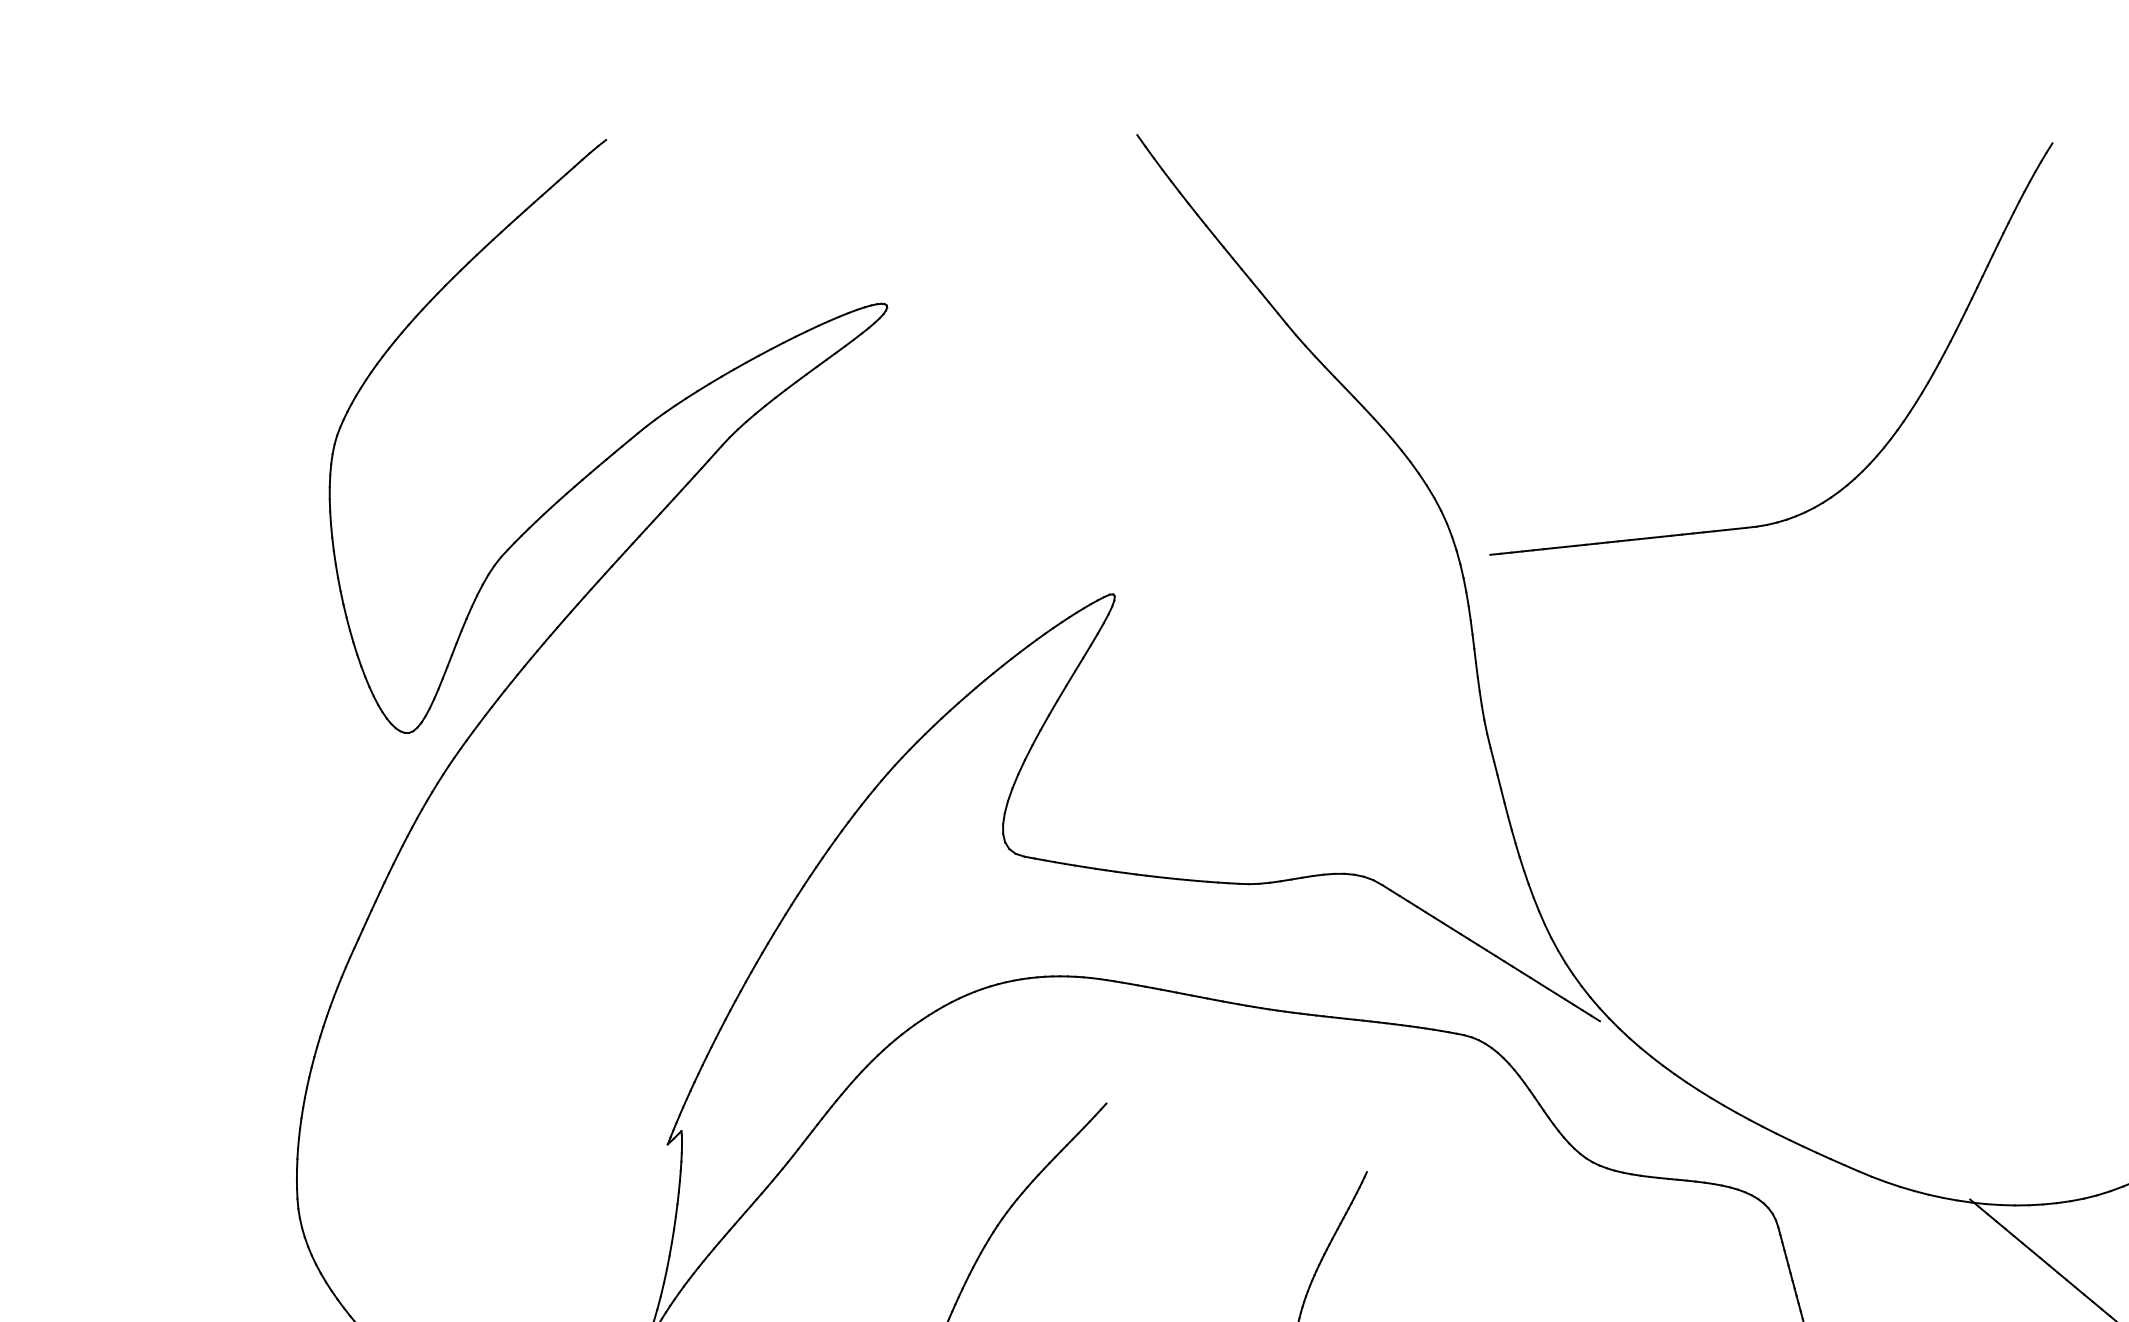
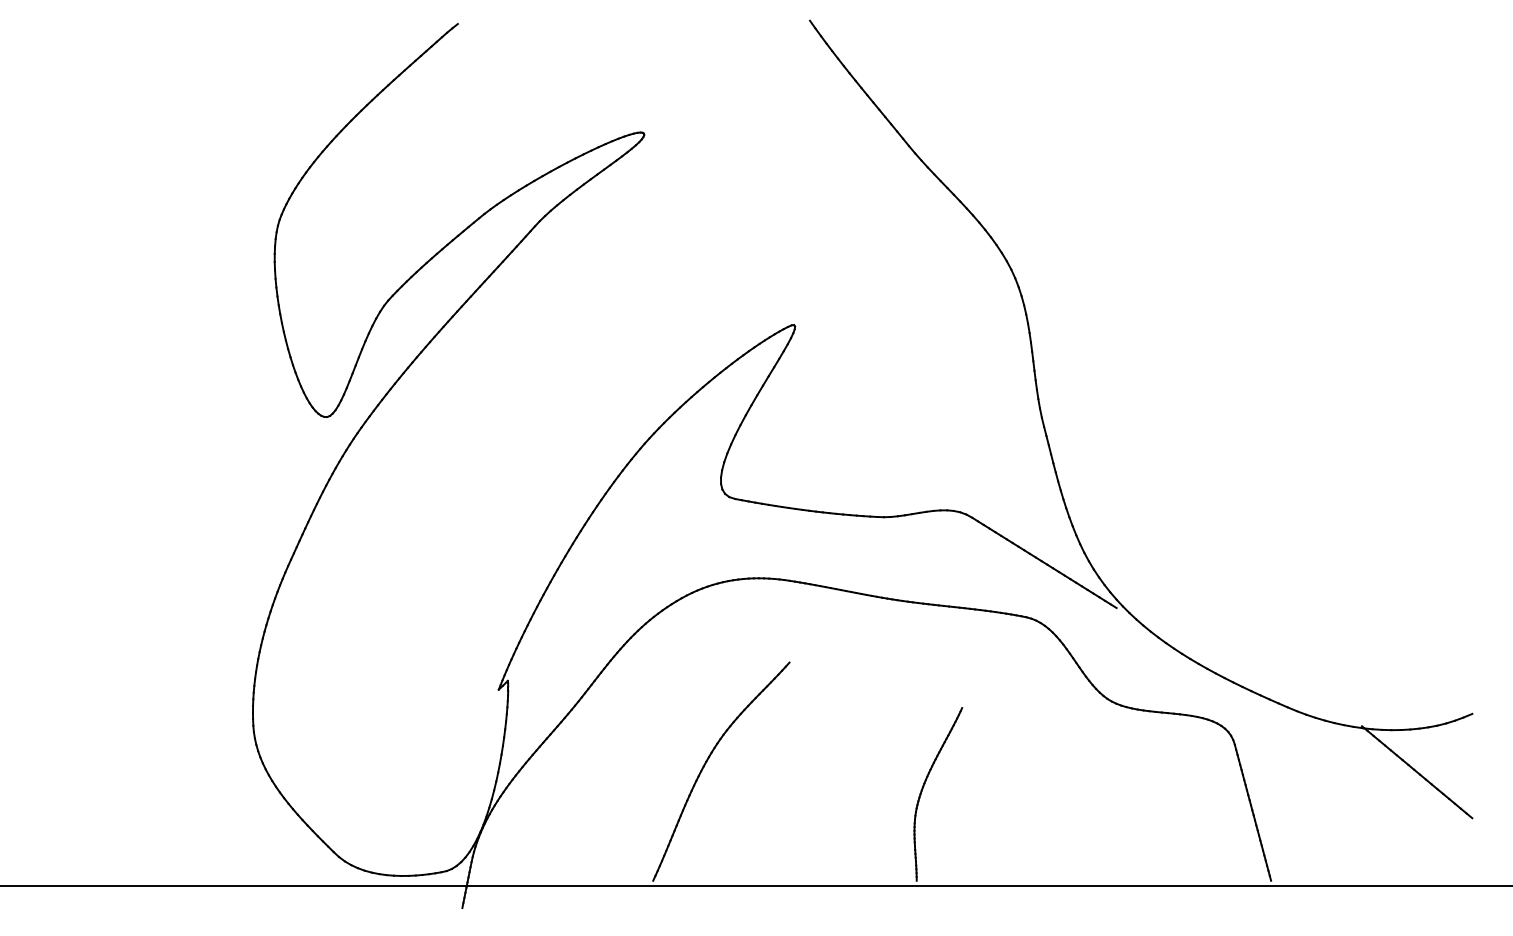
part: (1881, 447) -> (1303, 227), removed

